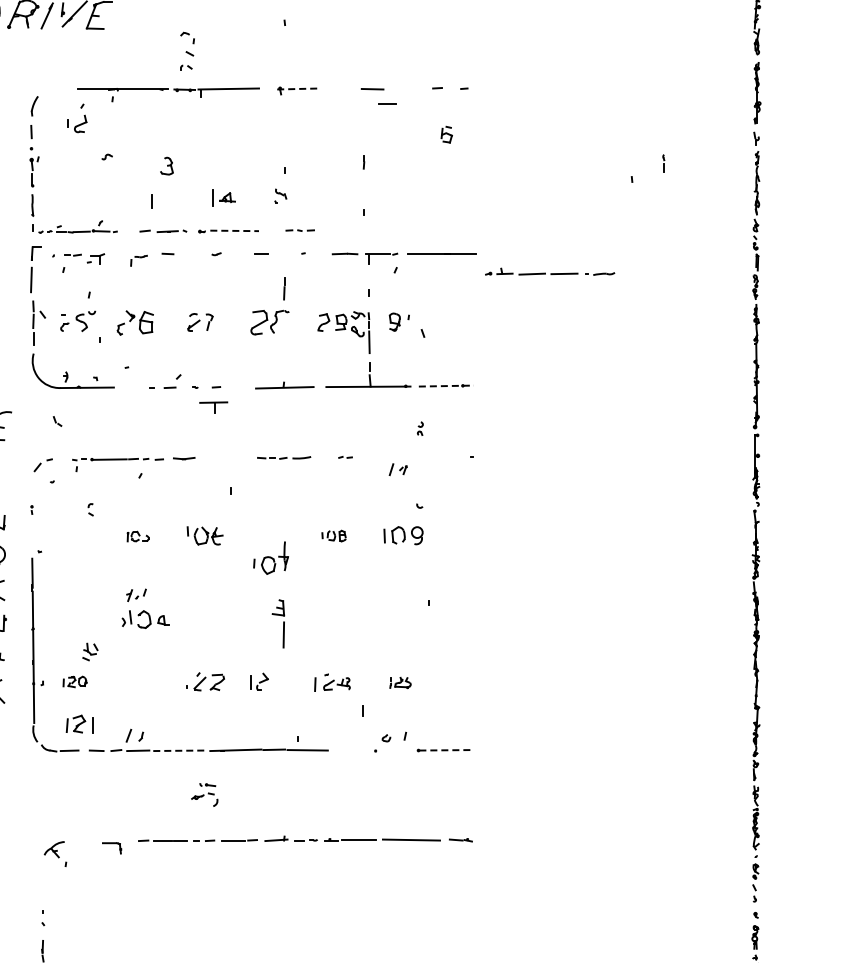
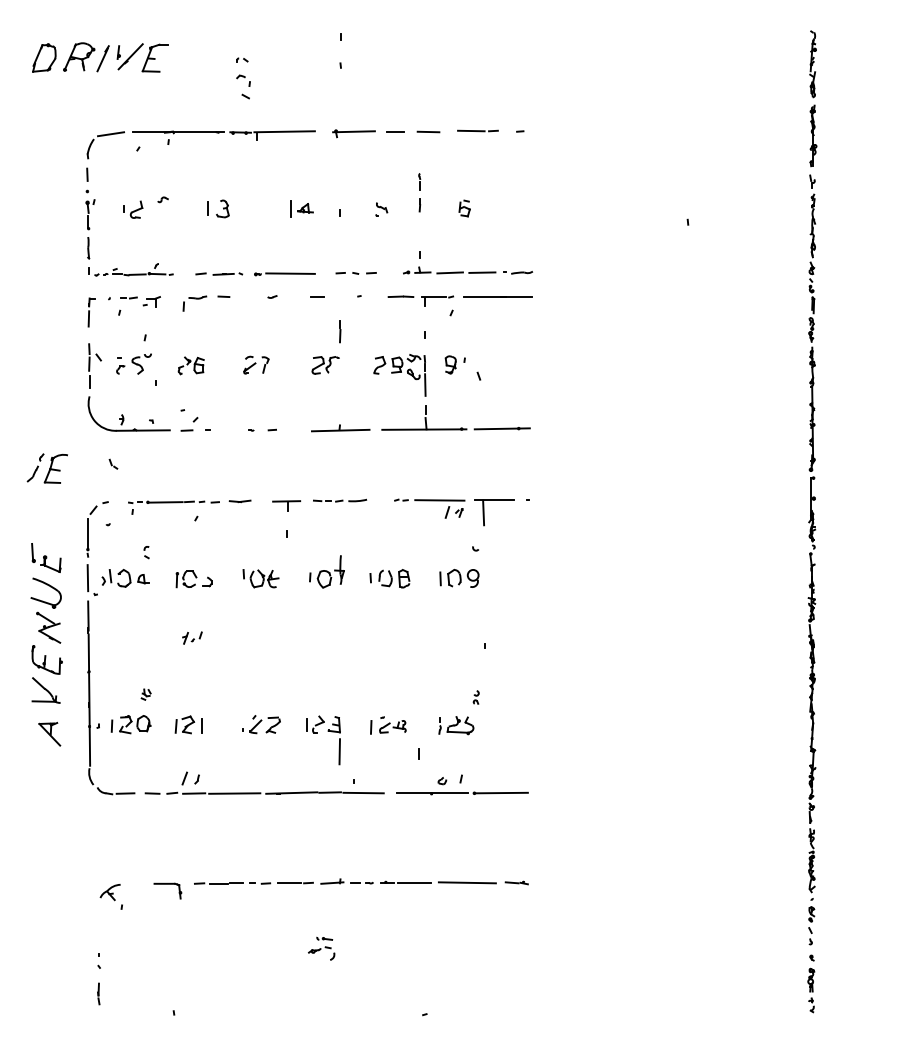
part: (186, 66) -> (242, 59), moved
line: (415, 87) -> (471, 130), added
line: (298, 88) -> (354, 131), dashed -> solid
line: (55, 91) -> (111, 134), added
line: (387, 103) -> (395, 131), moved
part: (77, 123) -> (133, 209), moved
part: (446, 134) -> (464, 208), moved
part: (663, 162) -> (419, 181), moved
part: (280, 195) -> (381, 209), moved
part: (223, 197) -> (301, 208), moved
line: (151, 201) -> (207, 208), moved
line: (235, 230) -> (291, 273), dashed -> solid
part: (299, 230) -> (355, 273), size x1.43
part: (138, 260) -> (194, 303), size x1.43
part: (35, 269) -> (91, 312), size x0.62
part: (550, 271) -> (468, 270), moved
part: (134, 322) -> (190, 365), size x0.71
part: (269, 322) -> (325, 365), size x0.71
part: (172, 381) -> (189, 424), moved
line: (446, 385) -> (502, 428), dashed -> solid
part: (213, 406) -> (286, 505), moved
part: (419, 428) -> (475, 697), moved
line: (383, 457) -> (439, 500), added
part: (428, 469) -> (484, 512), added
line: (32, 490) -> (88, 533), added
line: (31, 535) -> (87, 578), added
part: (333, 535) -> (389, 578), size x1.67
part: (137, 536) -> (193, 579), size x1.67
part: (270, 557) -> (326, 571), moved
part: (145, 619) -> (125, 578), moved
part: (277, 623) -> (333, 740), moved
part: (89, 651) -> (145, 694), size x0.62
part: (74, 681) -> (130, 724), size x1.67
part: (400, 682) -> (456, 725), size x1.67
part: (79, 723) -> (188, 724), moved
line: (178, 750) -> (234, 793), dashed -> solid
line: (376, 750) -> (432, 793), added
line: (446, 750) -> (502, 793), dashed -> solid
part: (204, 794) -> (321, 948), moved
part: (111, 847) -> (167, 890), size x1.43

